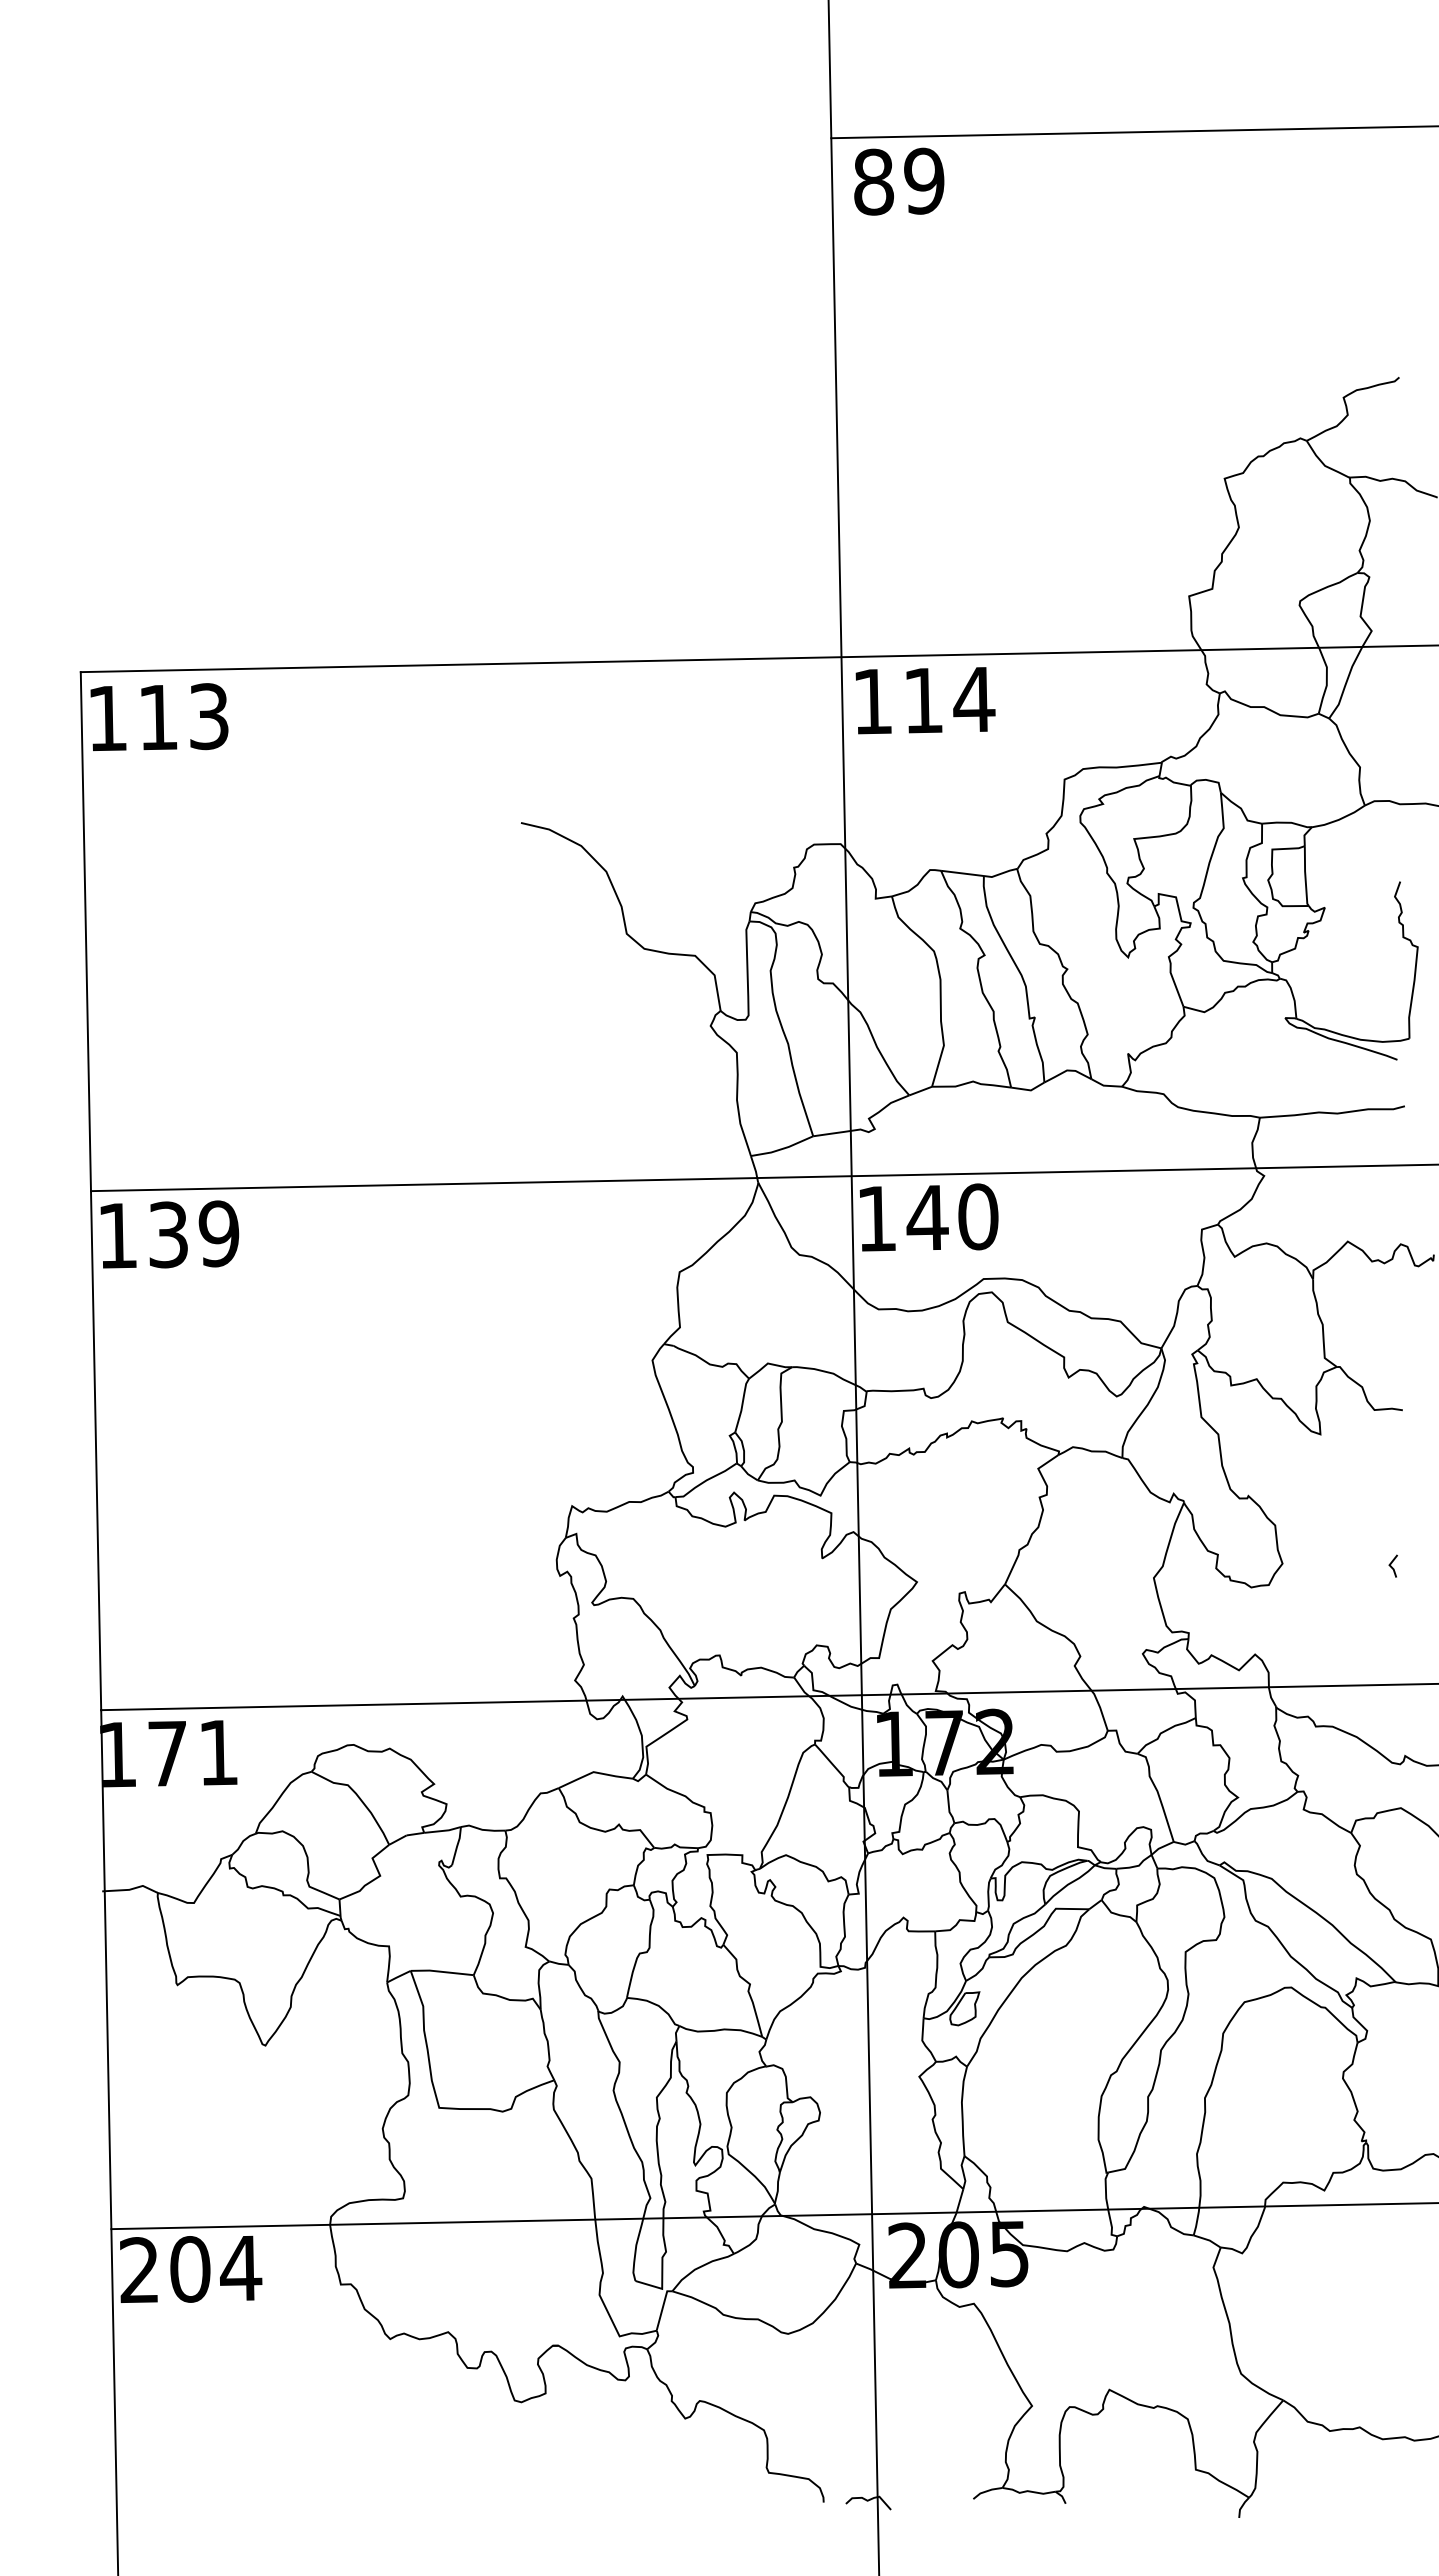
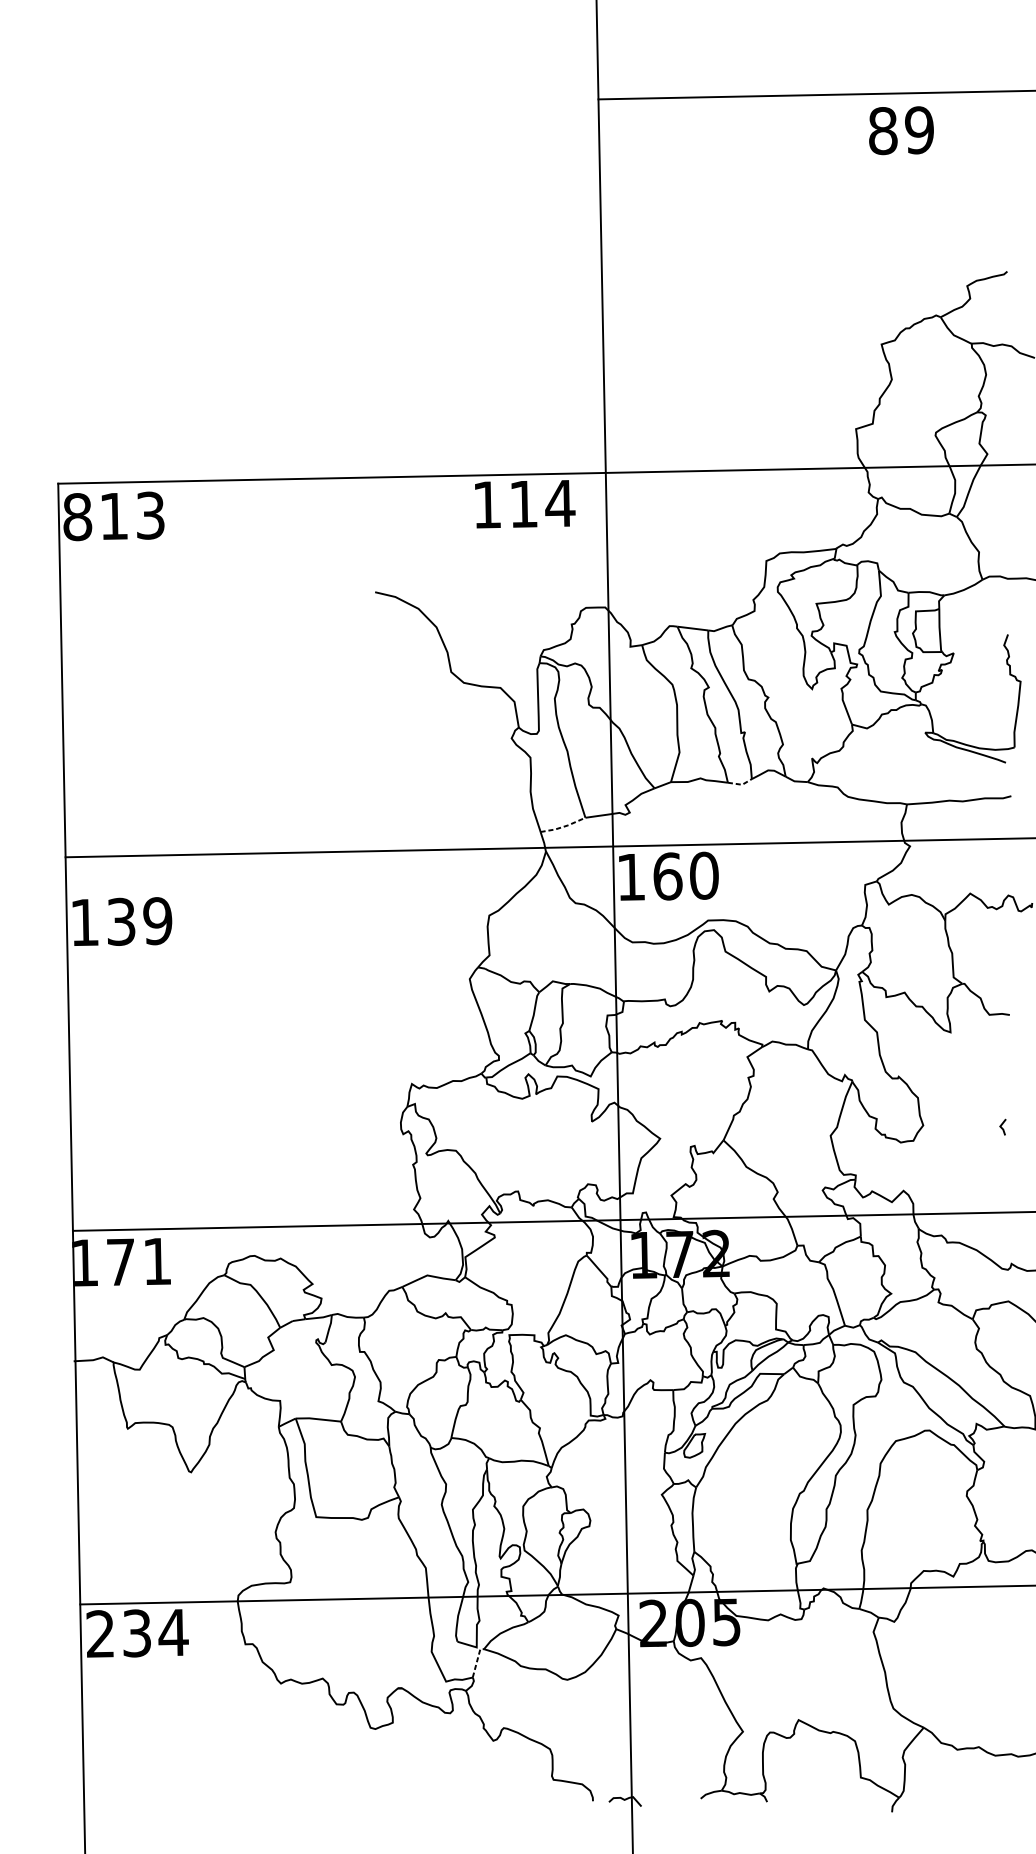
text: (899, 181) -> (901, 130), moved
text: (925, 700) -> (525, 504), moved
text: (107, 718) -> (77, 517), 113 -> 813
line: (1029, 1090) -> (741, 784), solid -> dashed
line: (783, 1148) -> (564, 826), solid -> dashed
text: (927, 1217) -> (667, 876), 140 -> 160
text: (169, 1234) -> (122, 921), moved
text: (190, 2269) -> (137, 1633), 204 -> 234
line: (662, 2308) -> (476, 1661), solid -> dashed

